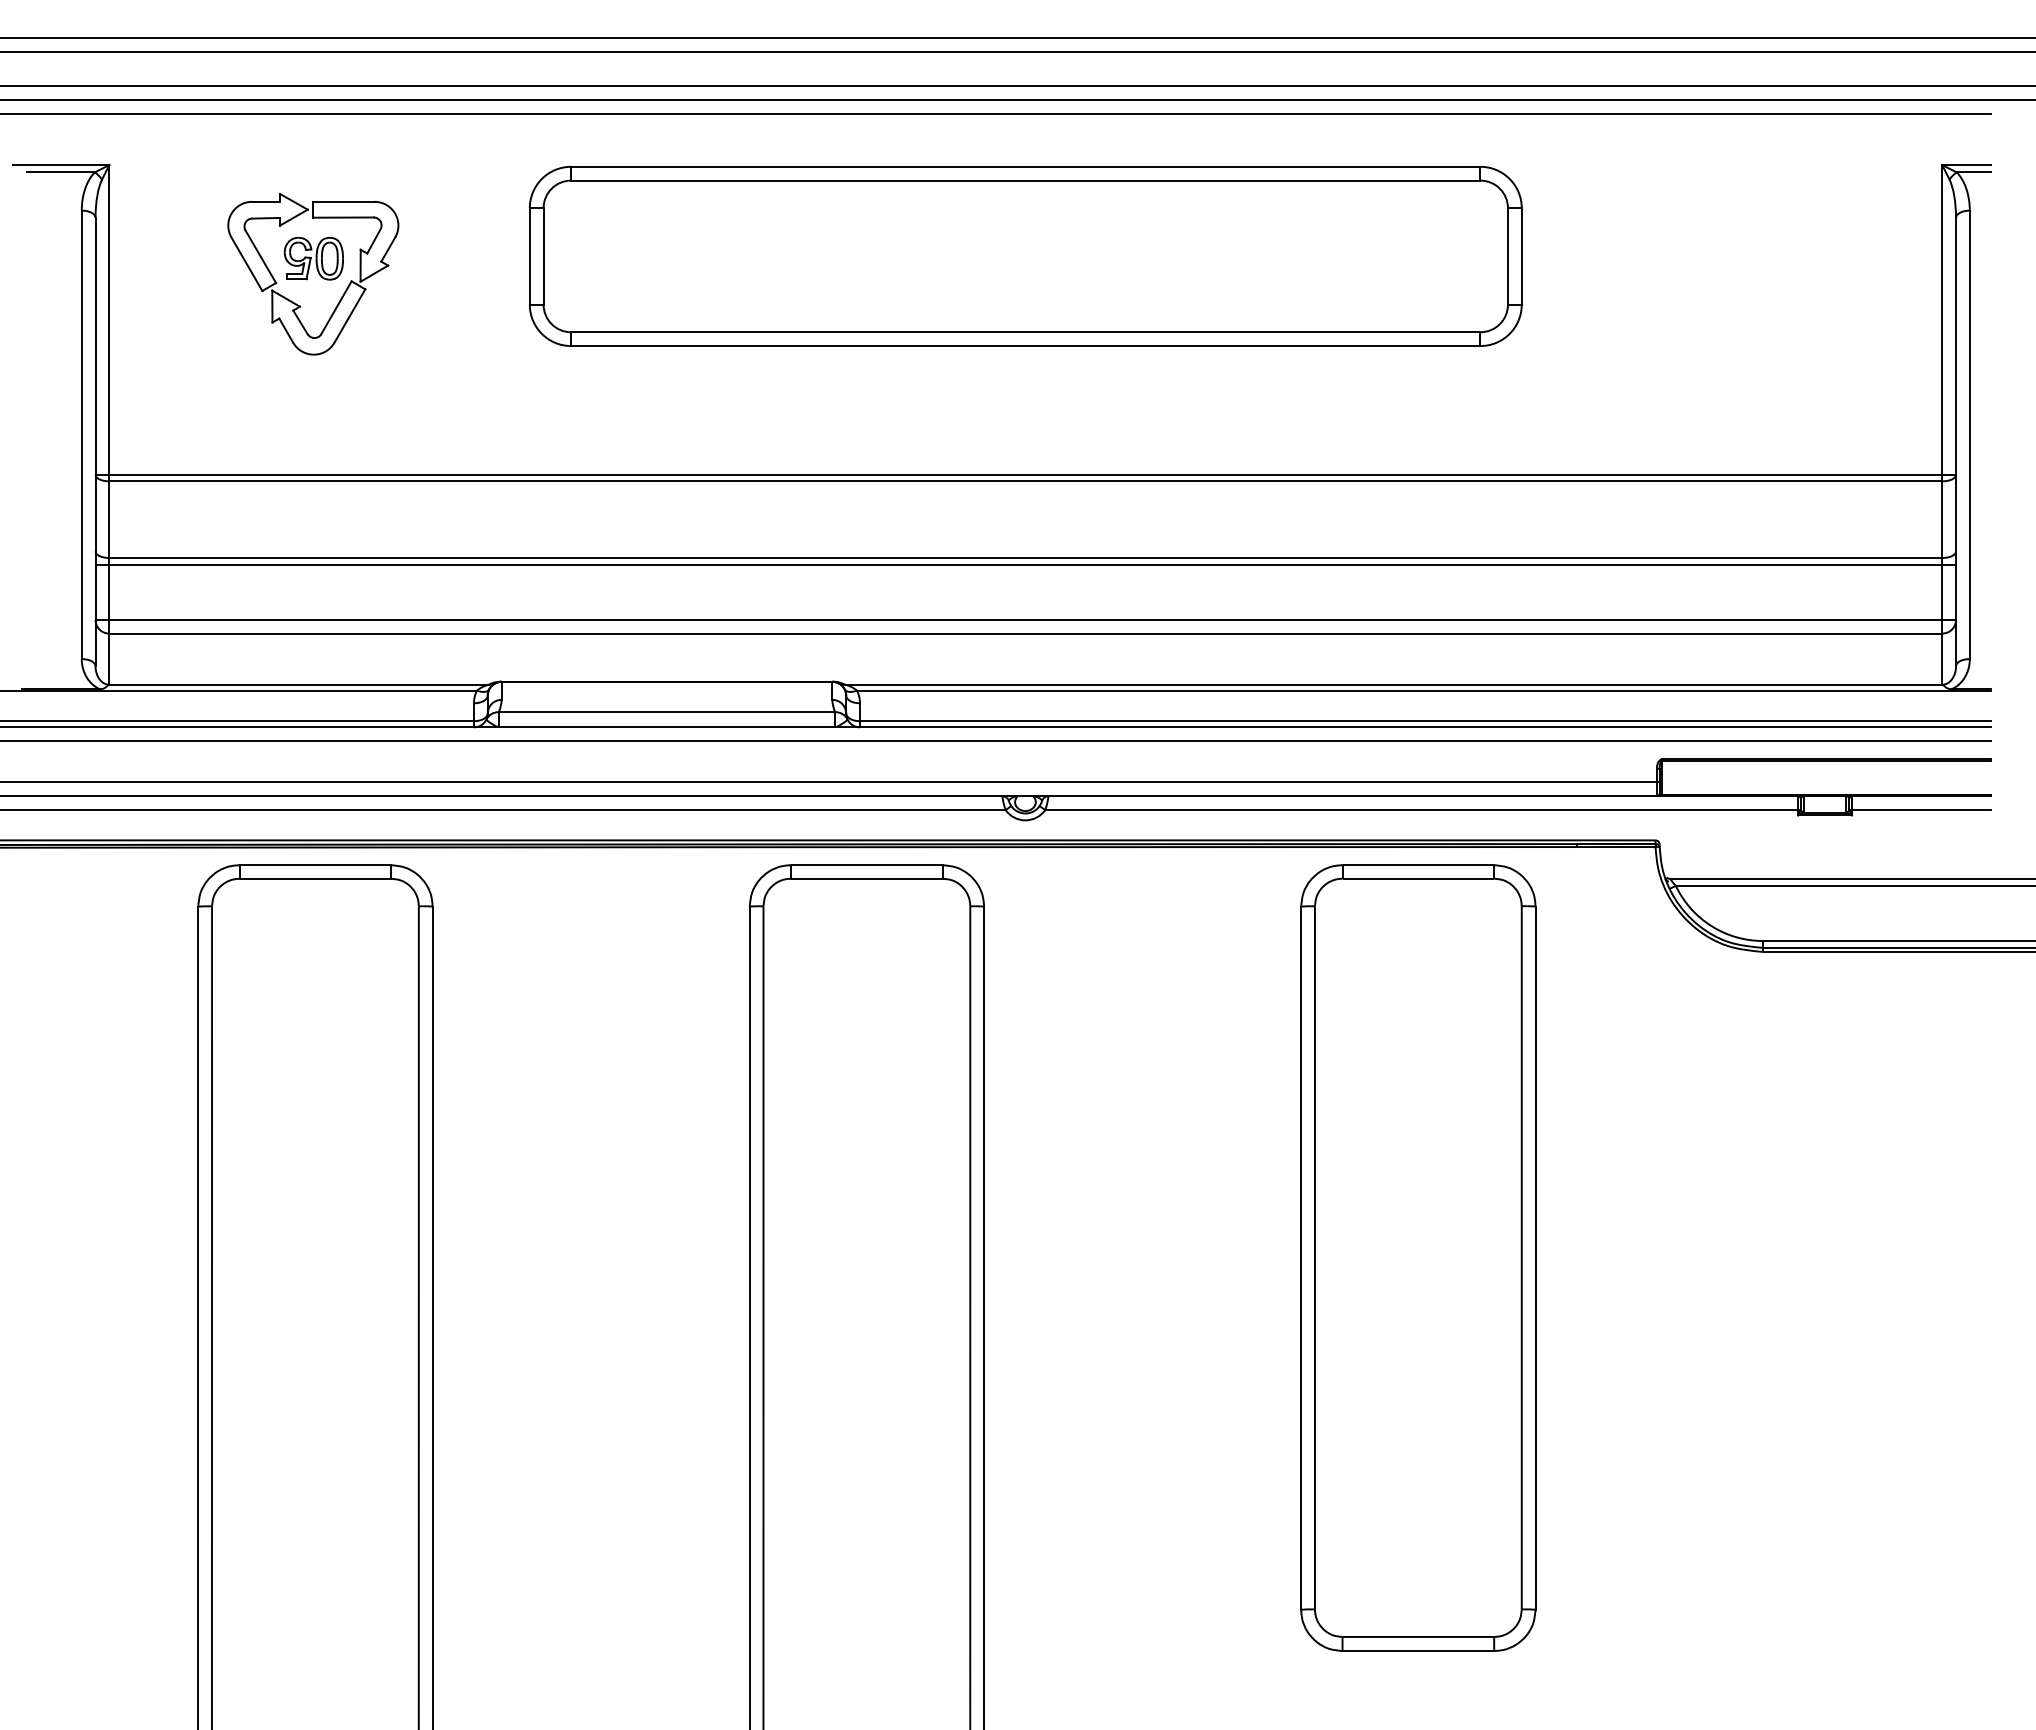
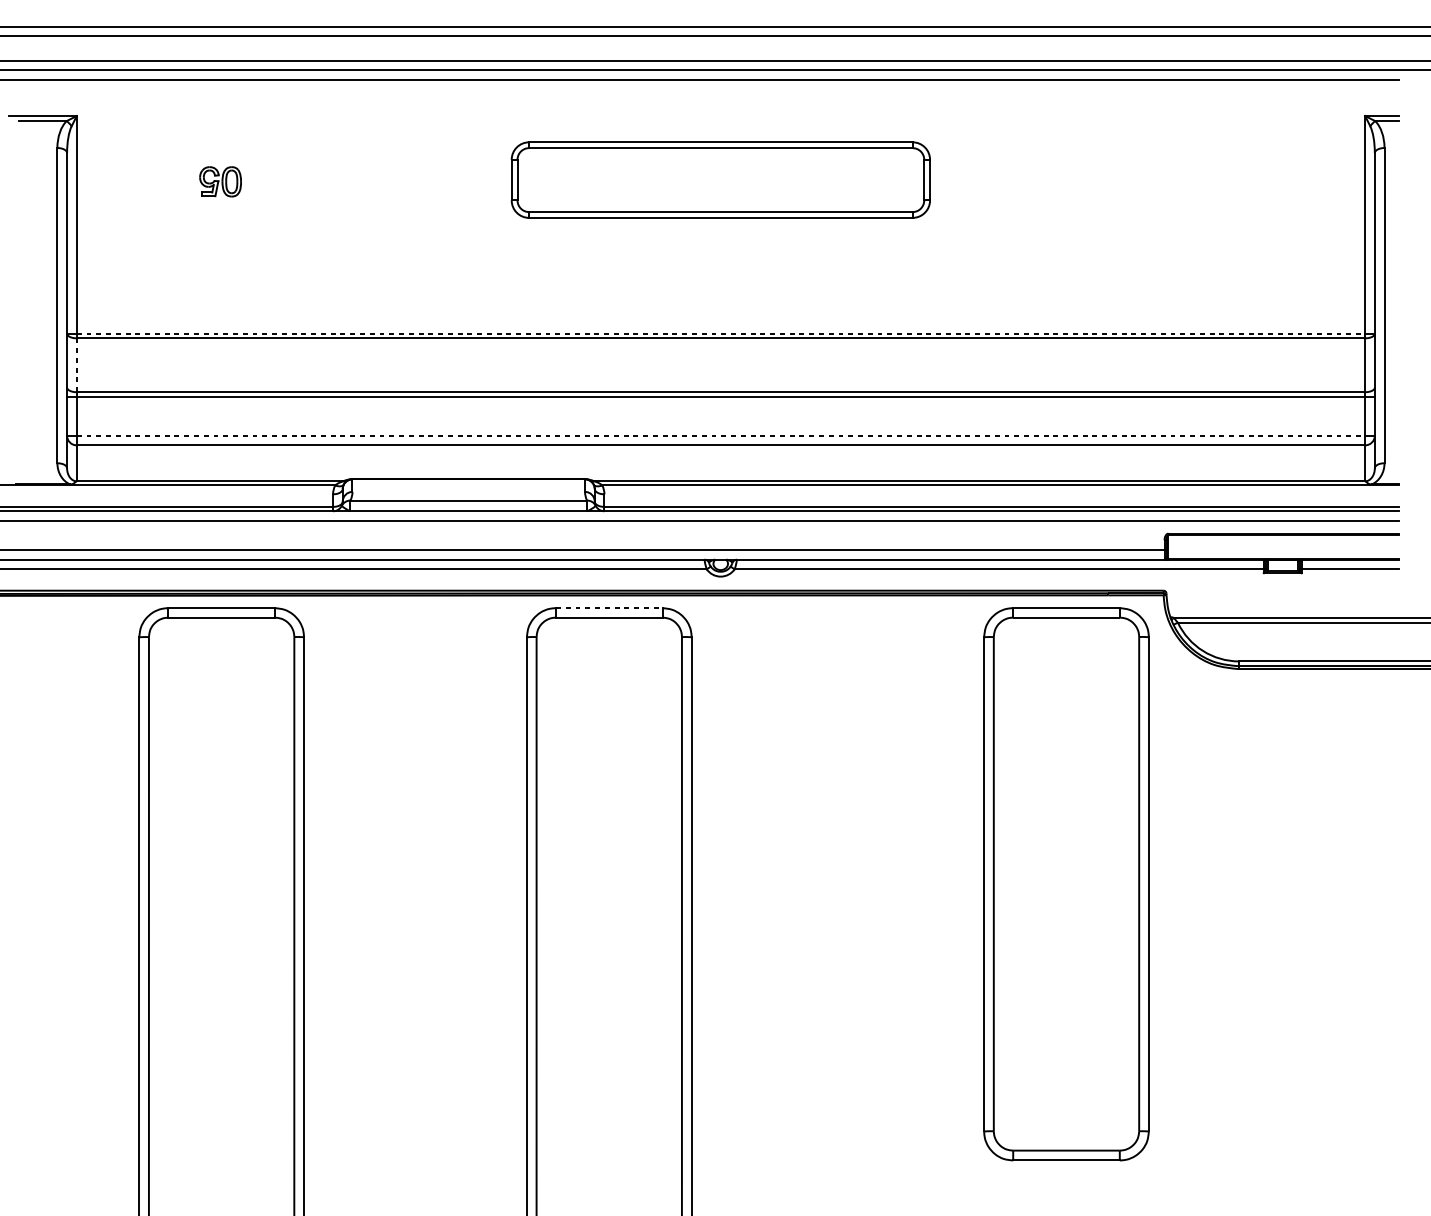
part: (1025, 255) -> (720, 179), size x0.6
part: (293, 301) -> (206, 211), removed
line: (1026, 474) -> (721, 333), solid -> dashed
line: (109, 520) -> (76, 365), solid -> dashed
line: (1026, 620) -> (721, 436), solid -> dashed
line: (866, 865) -> (609, 608), solid -> dashed
part: (1418, 1257) -> (1066, 883), moved

